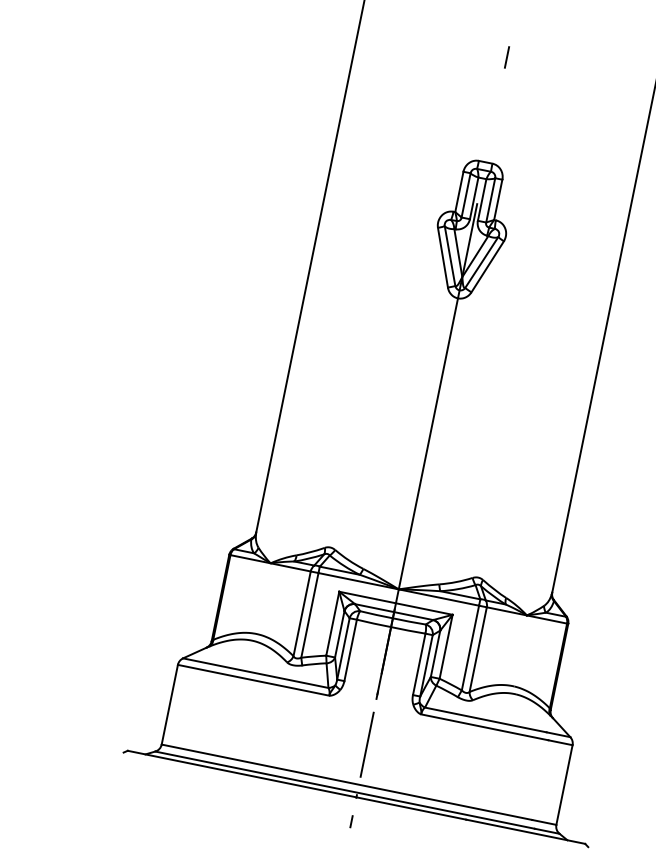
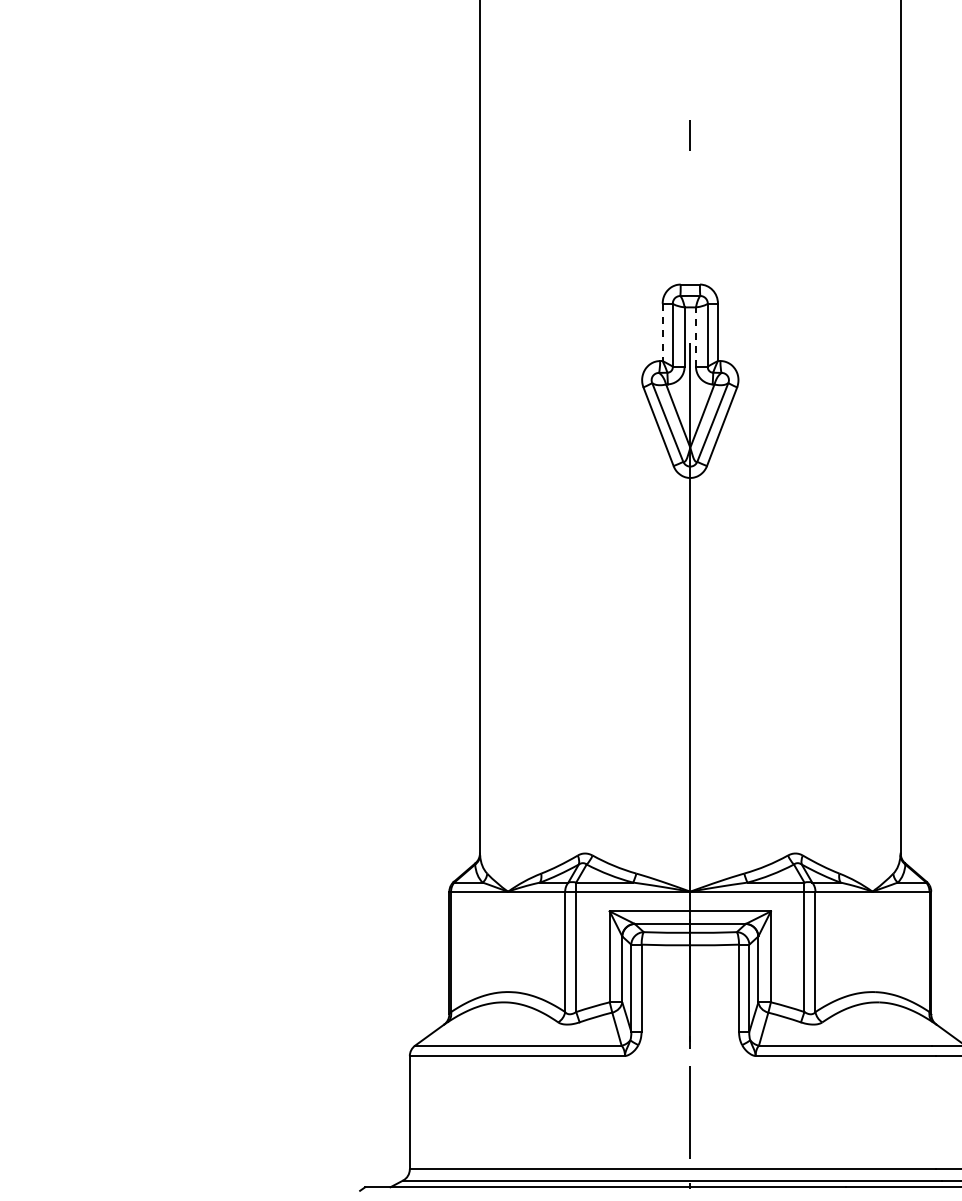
line: (459, 192) -> (662, 332), solid -> dashed
line: (482, 200) -> (696, 337), solid -> dashed

